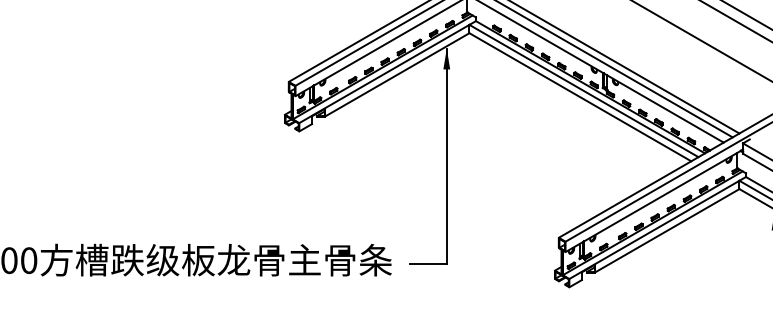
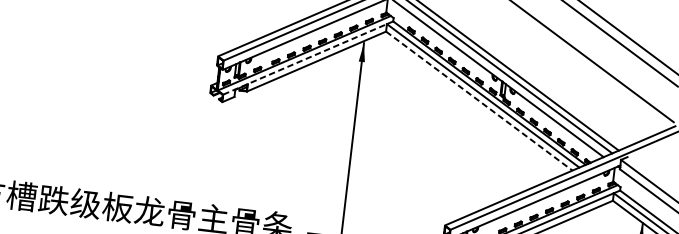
line: (384, 73) -> (305, 58), solid -> dashed
line: (580, 97) -> (479, 101), solid -> dashed

